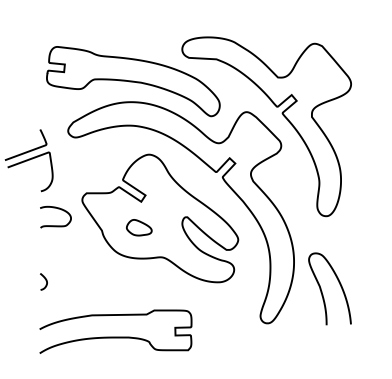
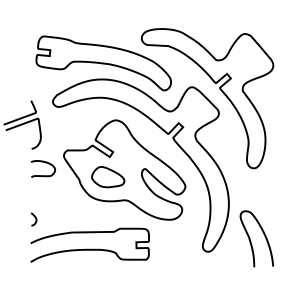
part: (139, 228) -> (108, 177), size x1.67
curve: (323, 292) -> (251, 241), moved
curve: (115, 335) -> (89, 248), moved

